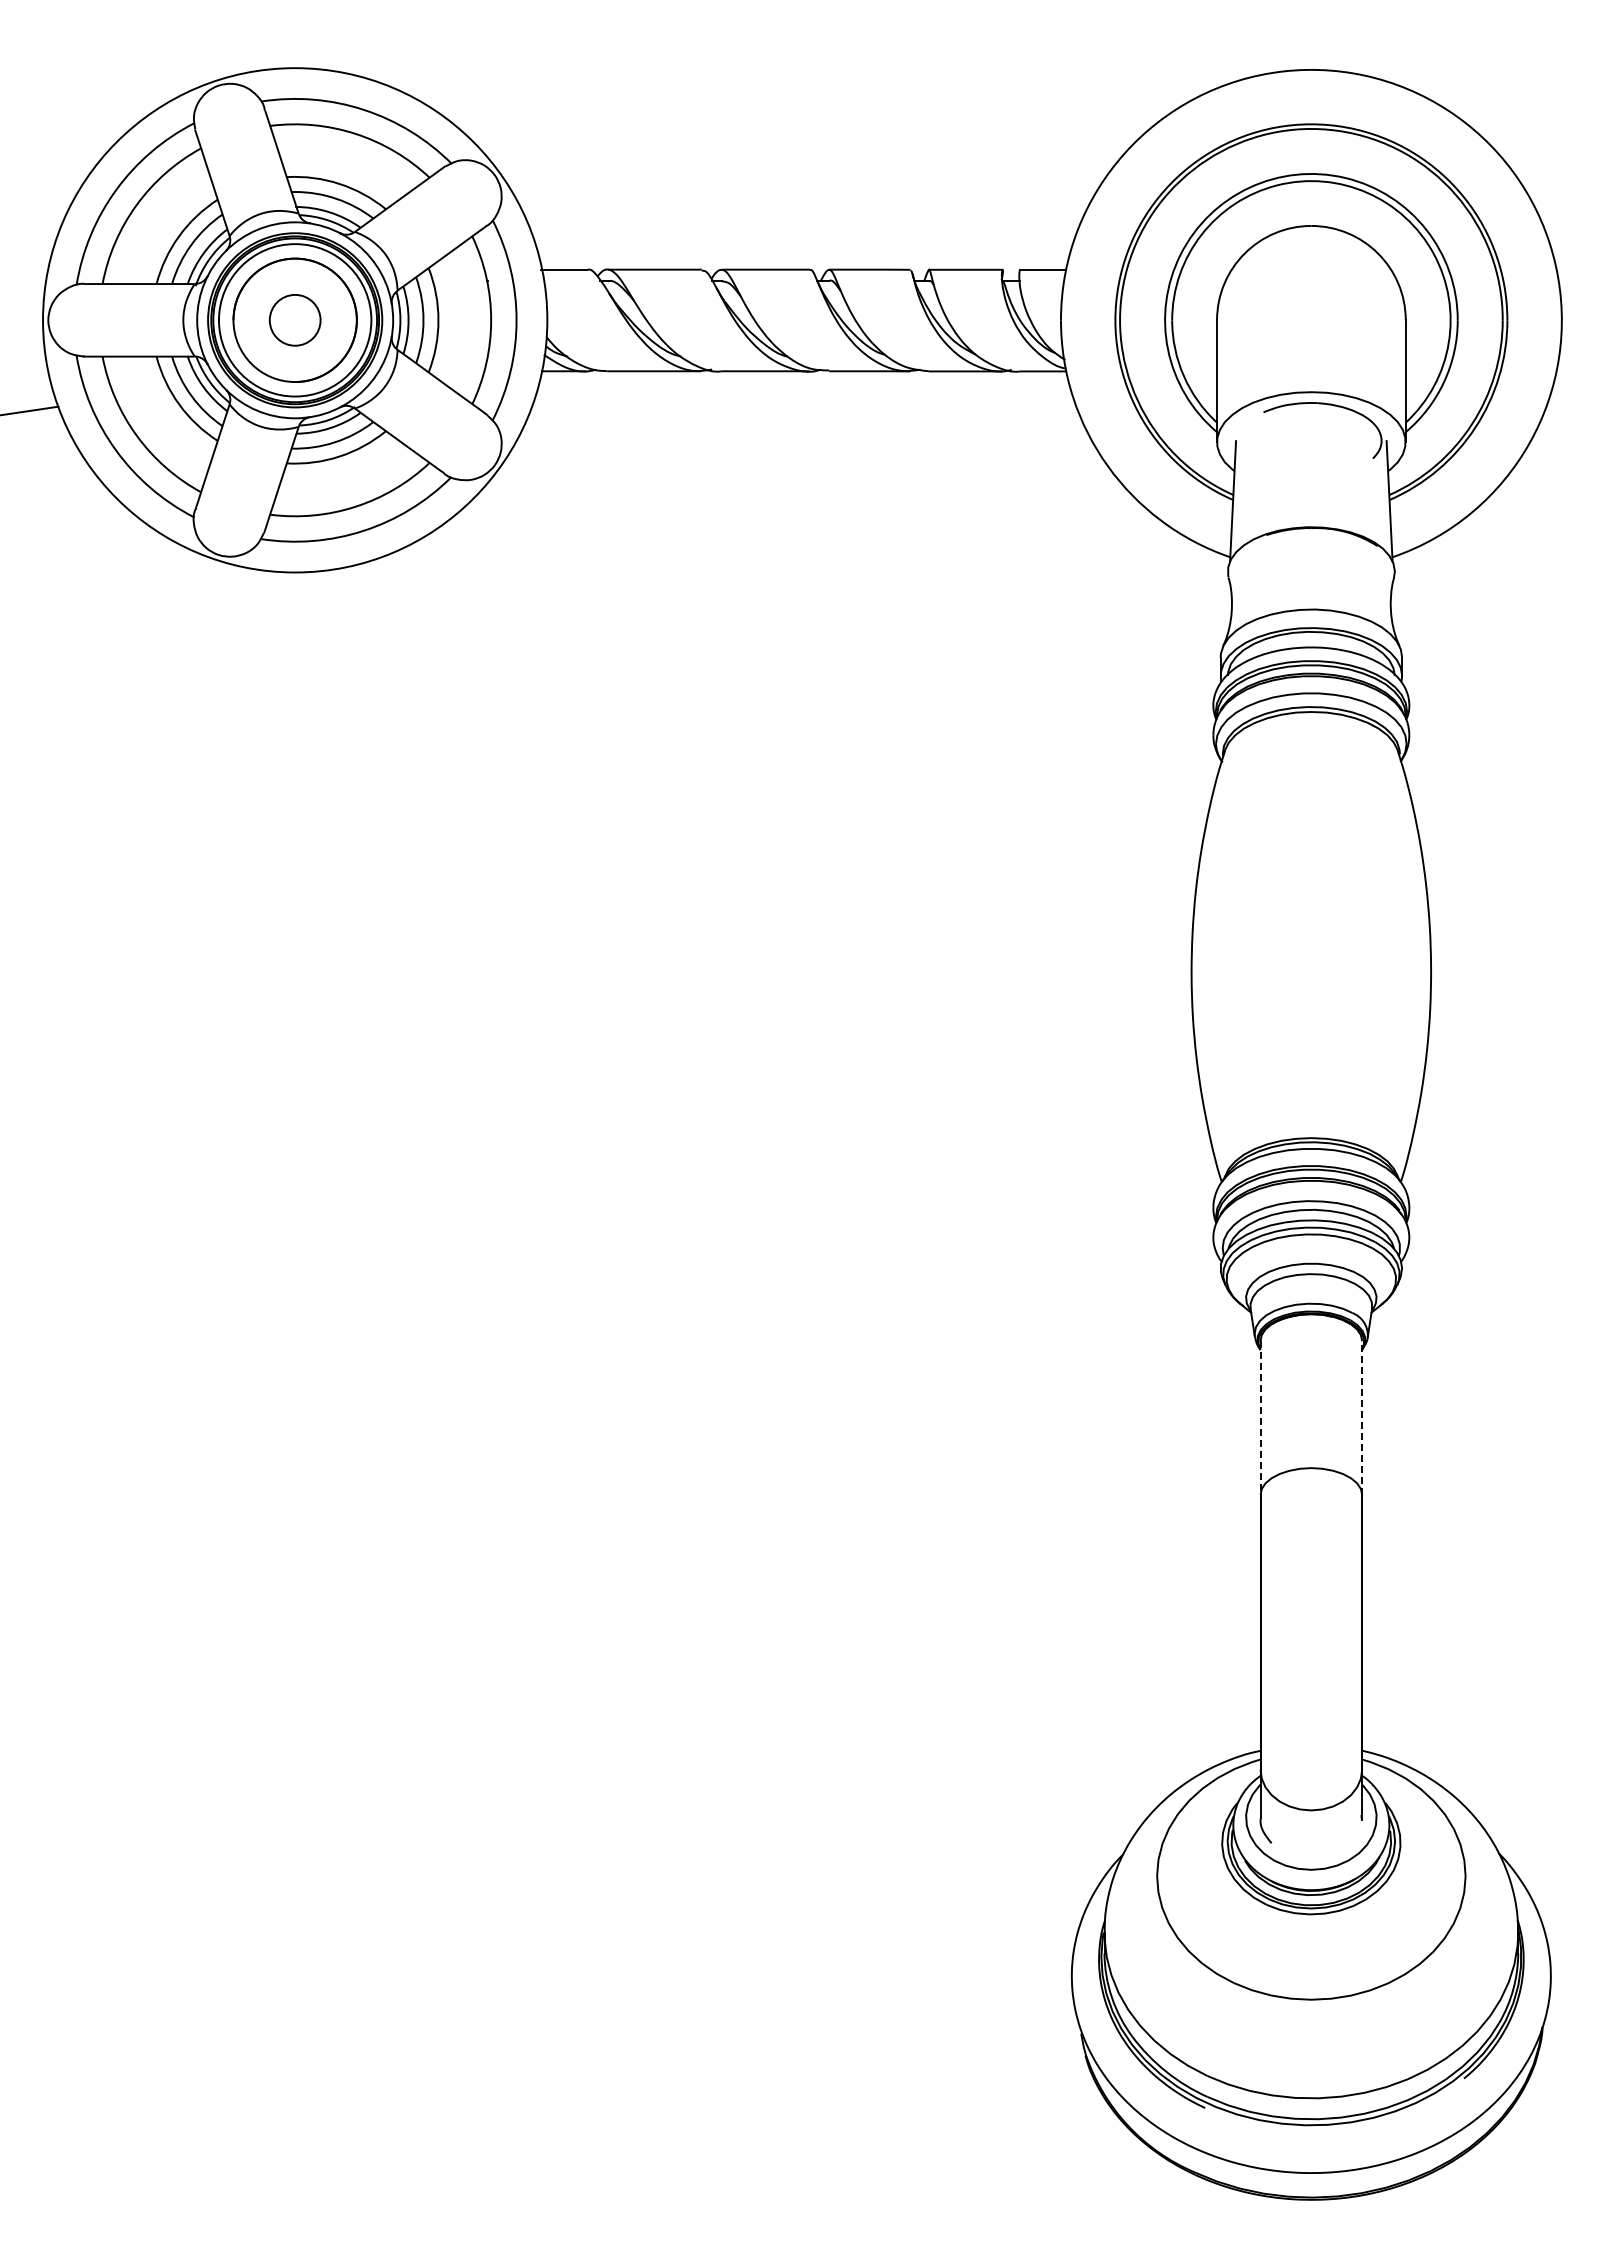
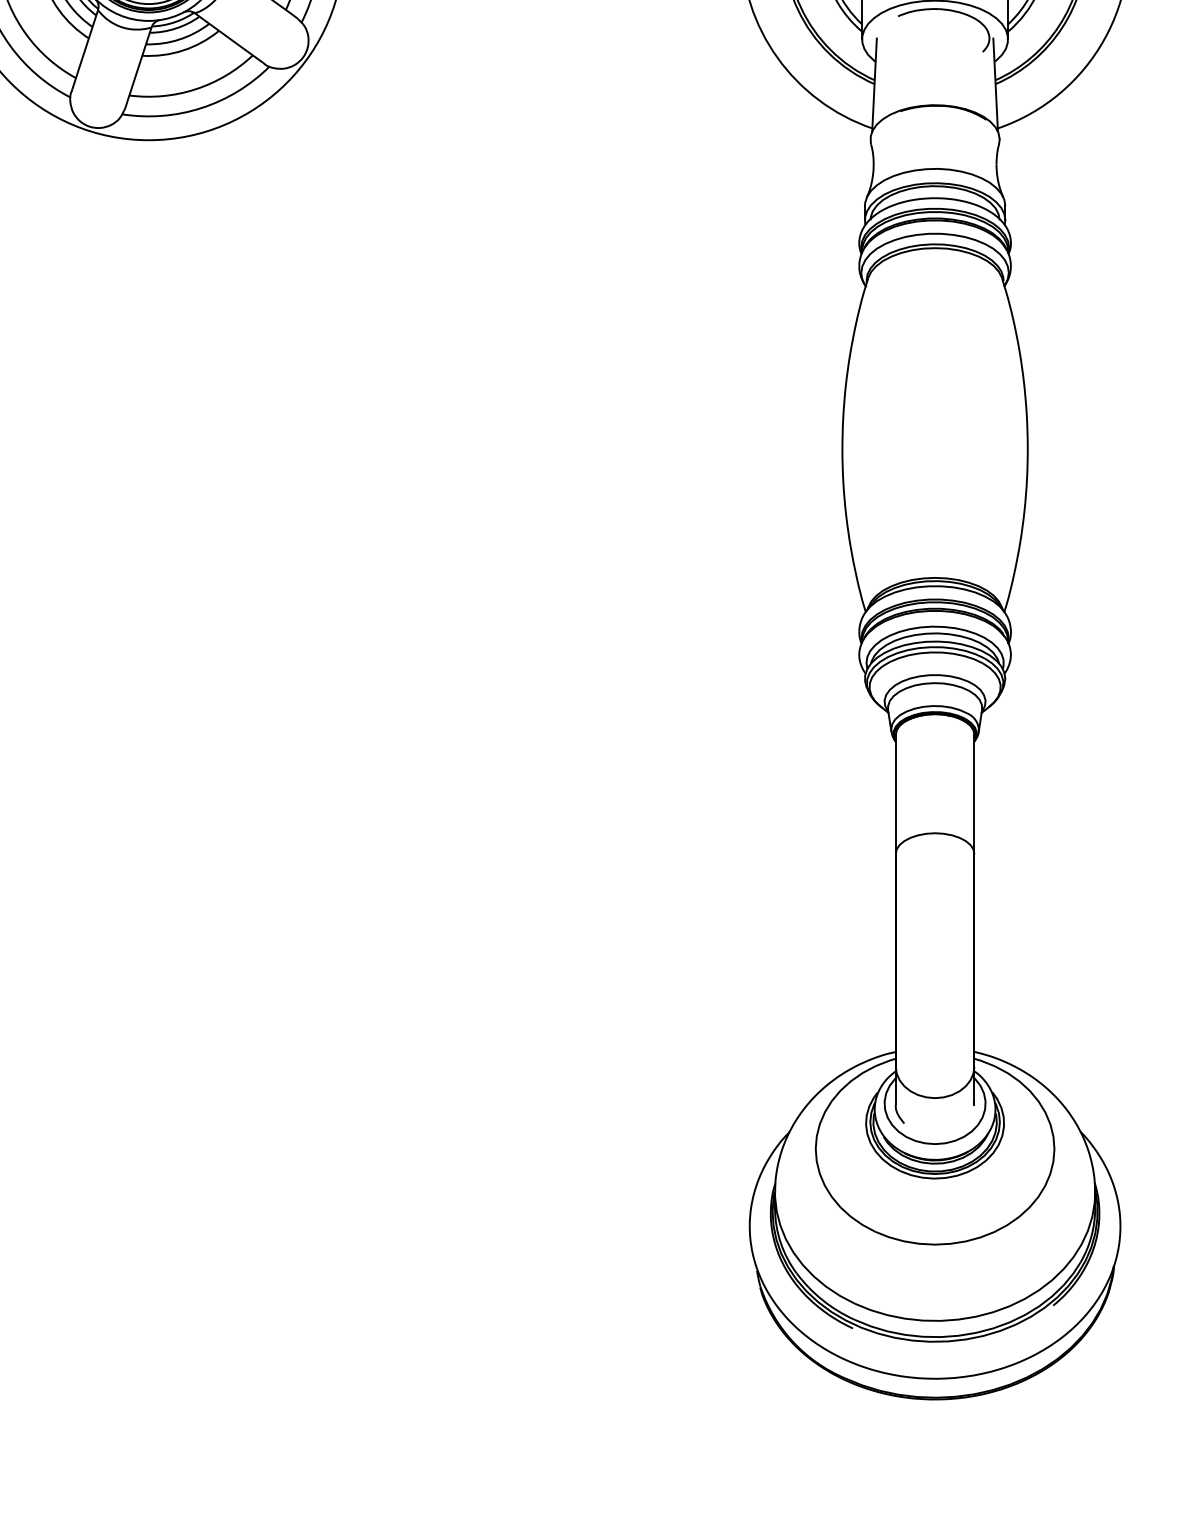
line: (1260, 1418) -> (895, 794), dashed -> solid
line: (1362, 1418) -> (974, 794), dashed -> solid

